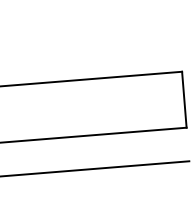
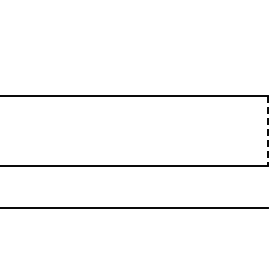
line: (184, 100) -> (267, 131), solid -> dashed

